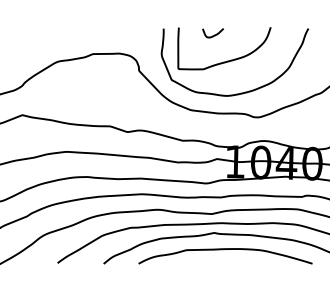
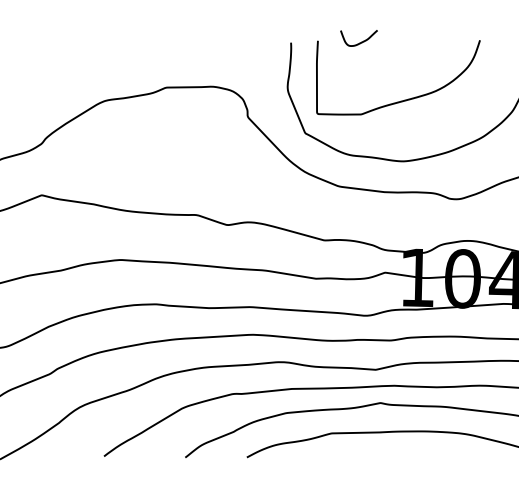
curve: (212, 35) -> (357, 42), moved

